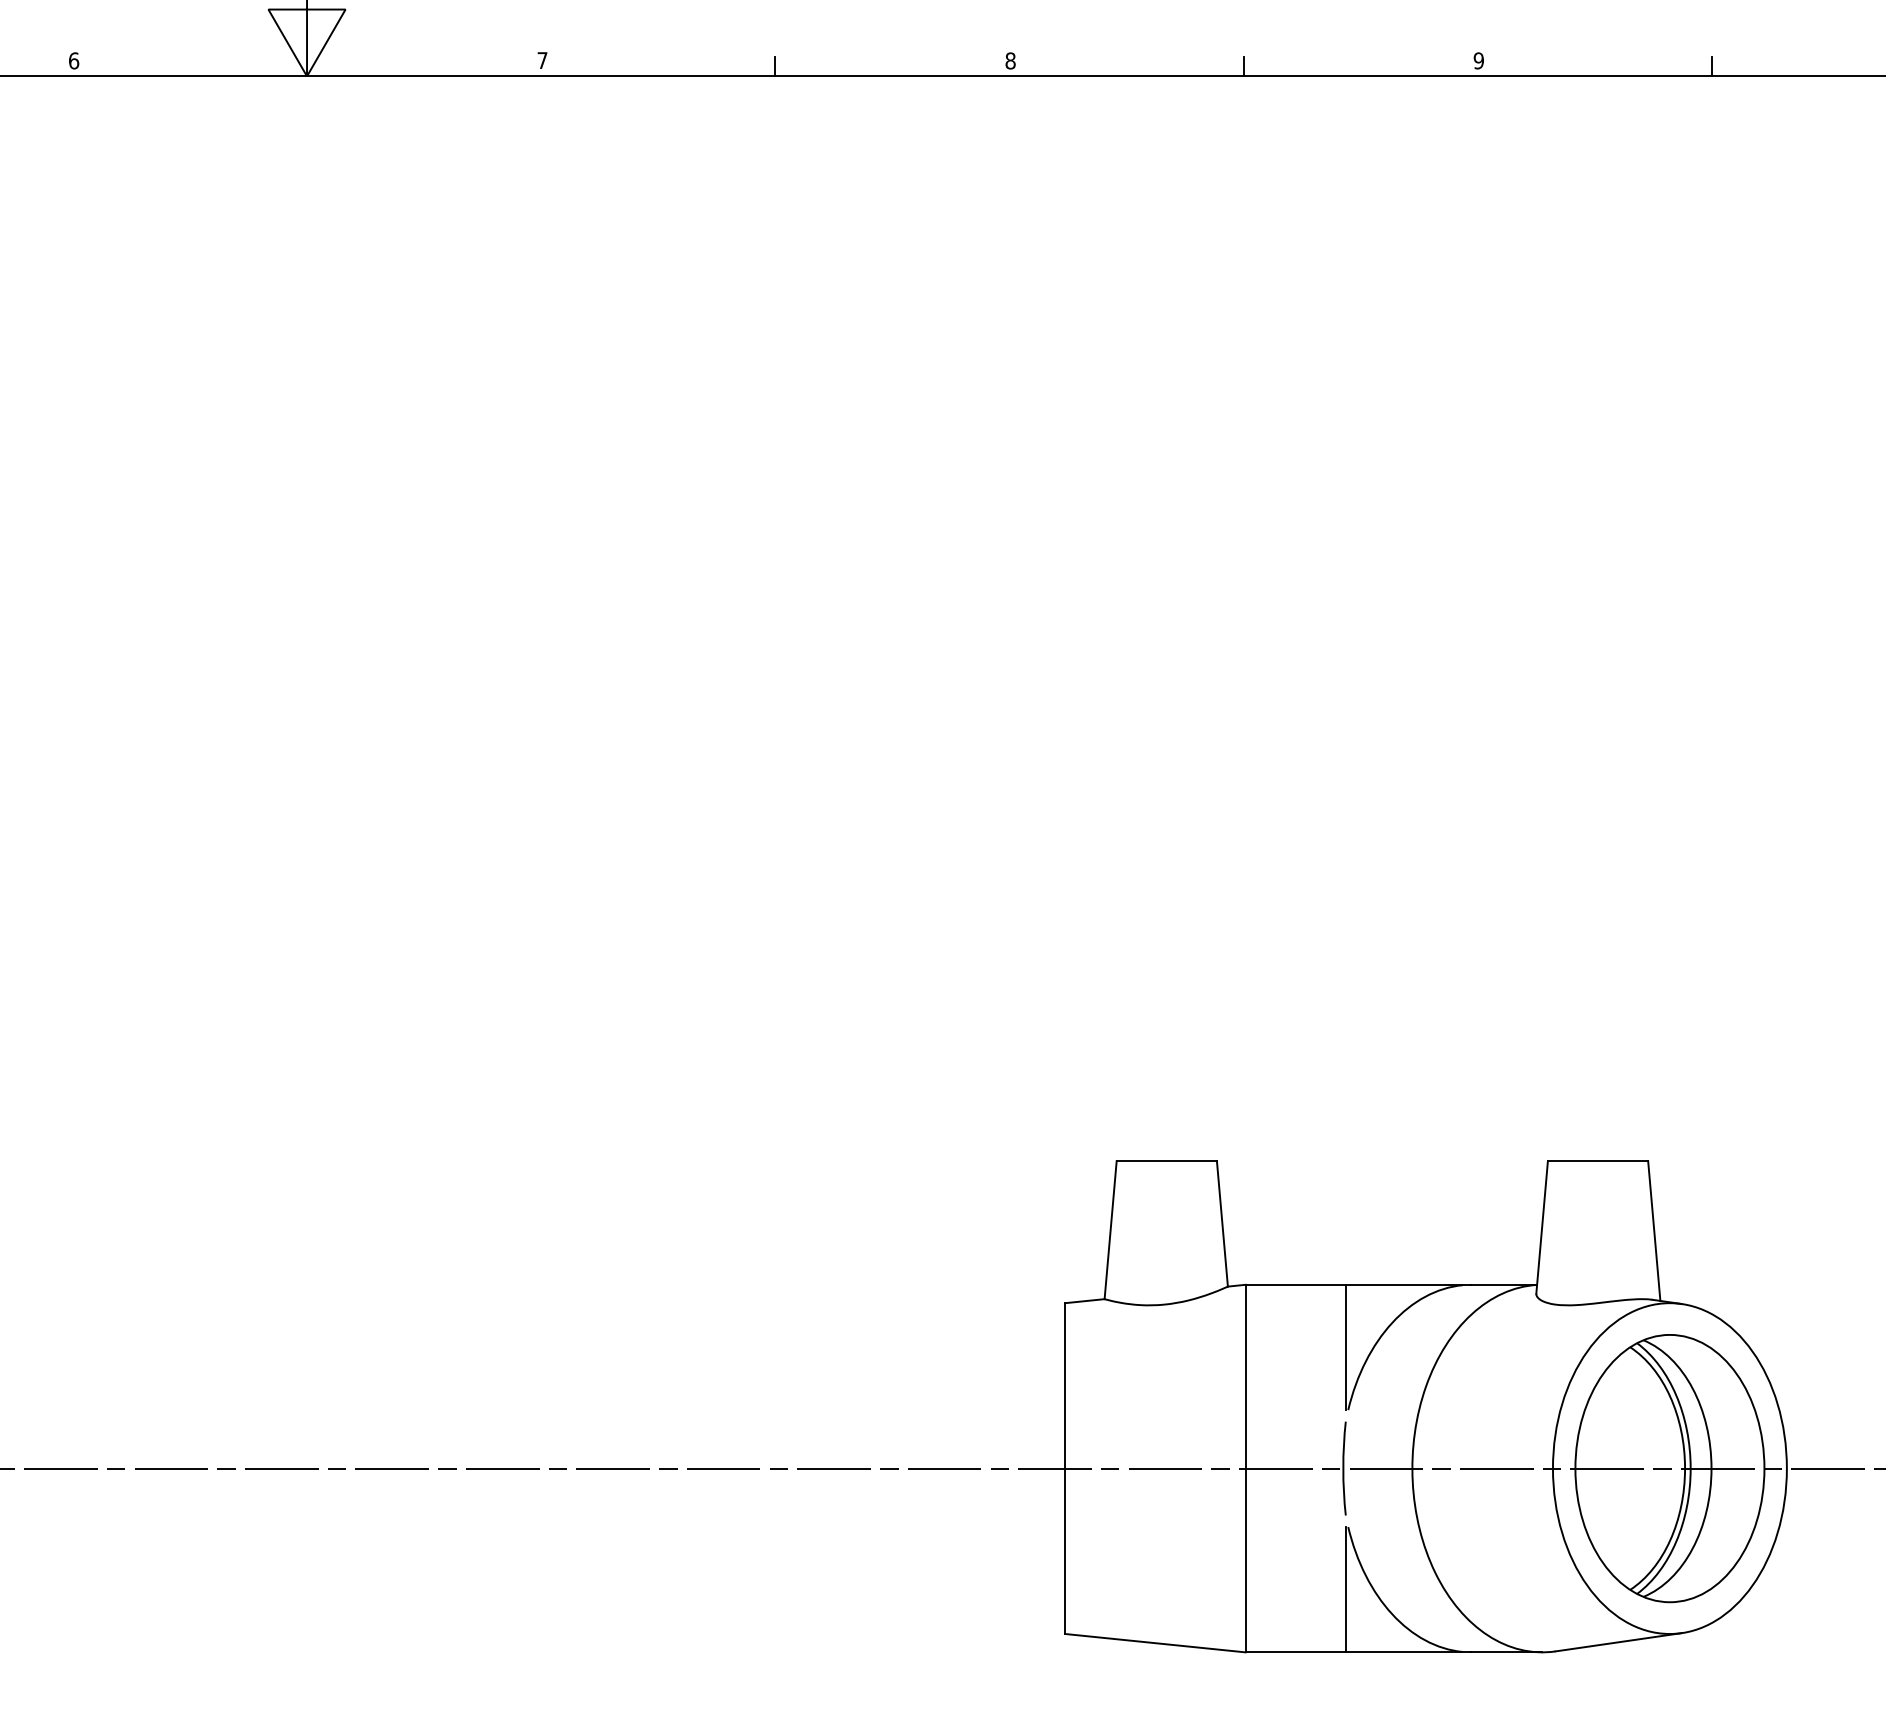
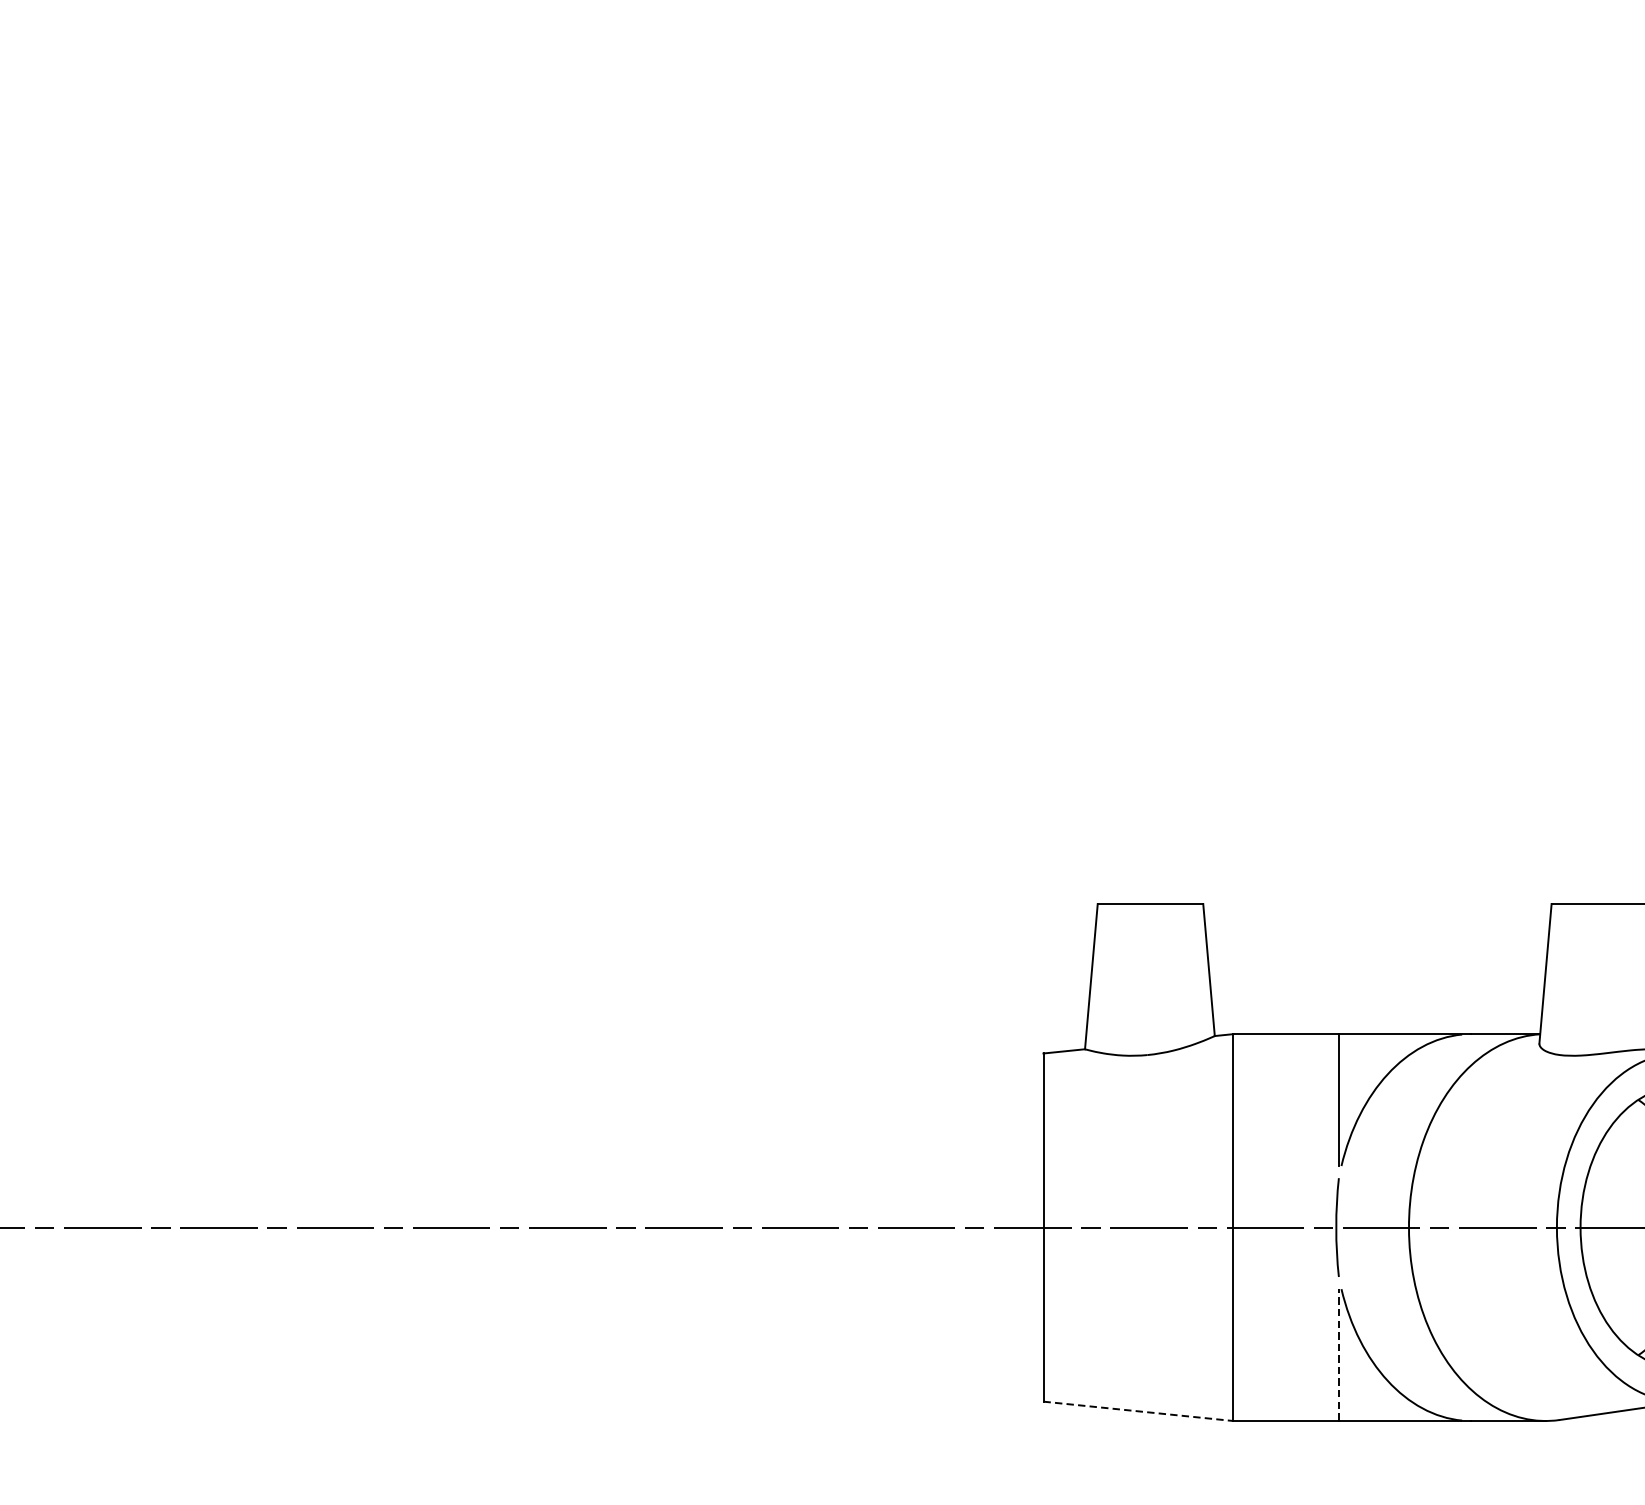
line: (1345, 1589) -> (1338, 1354), solid -> dashed
line: (1155, 1643) -> (1138, 1411), solid -> dashed

